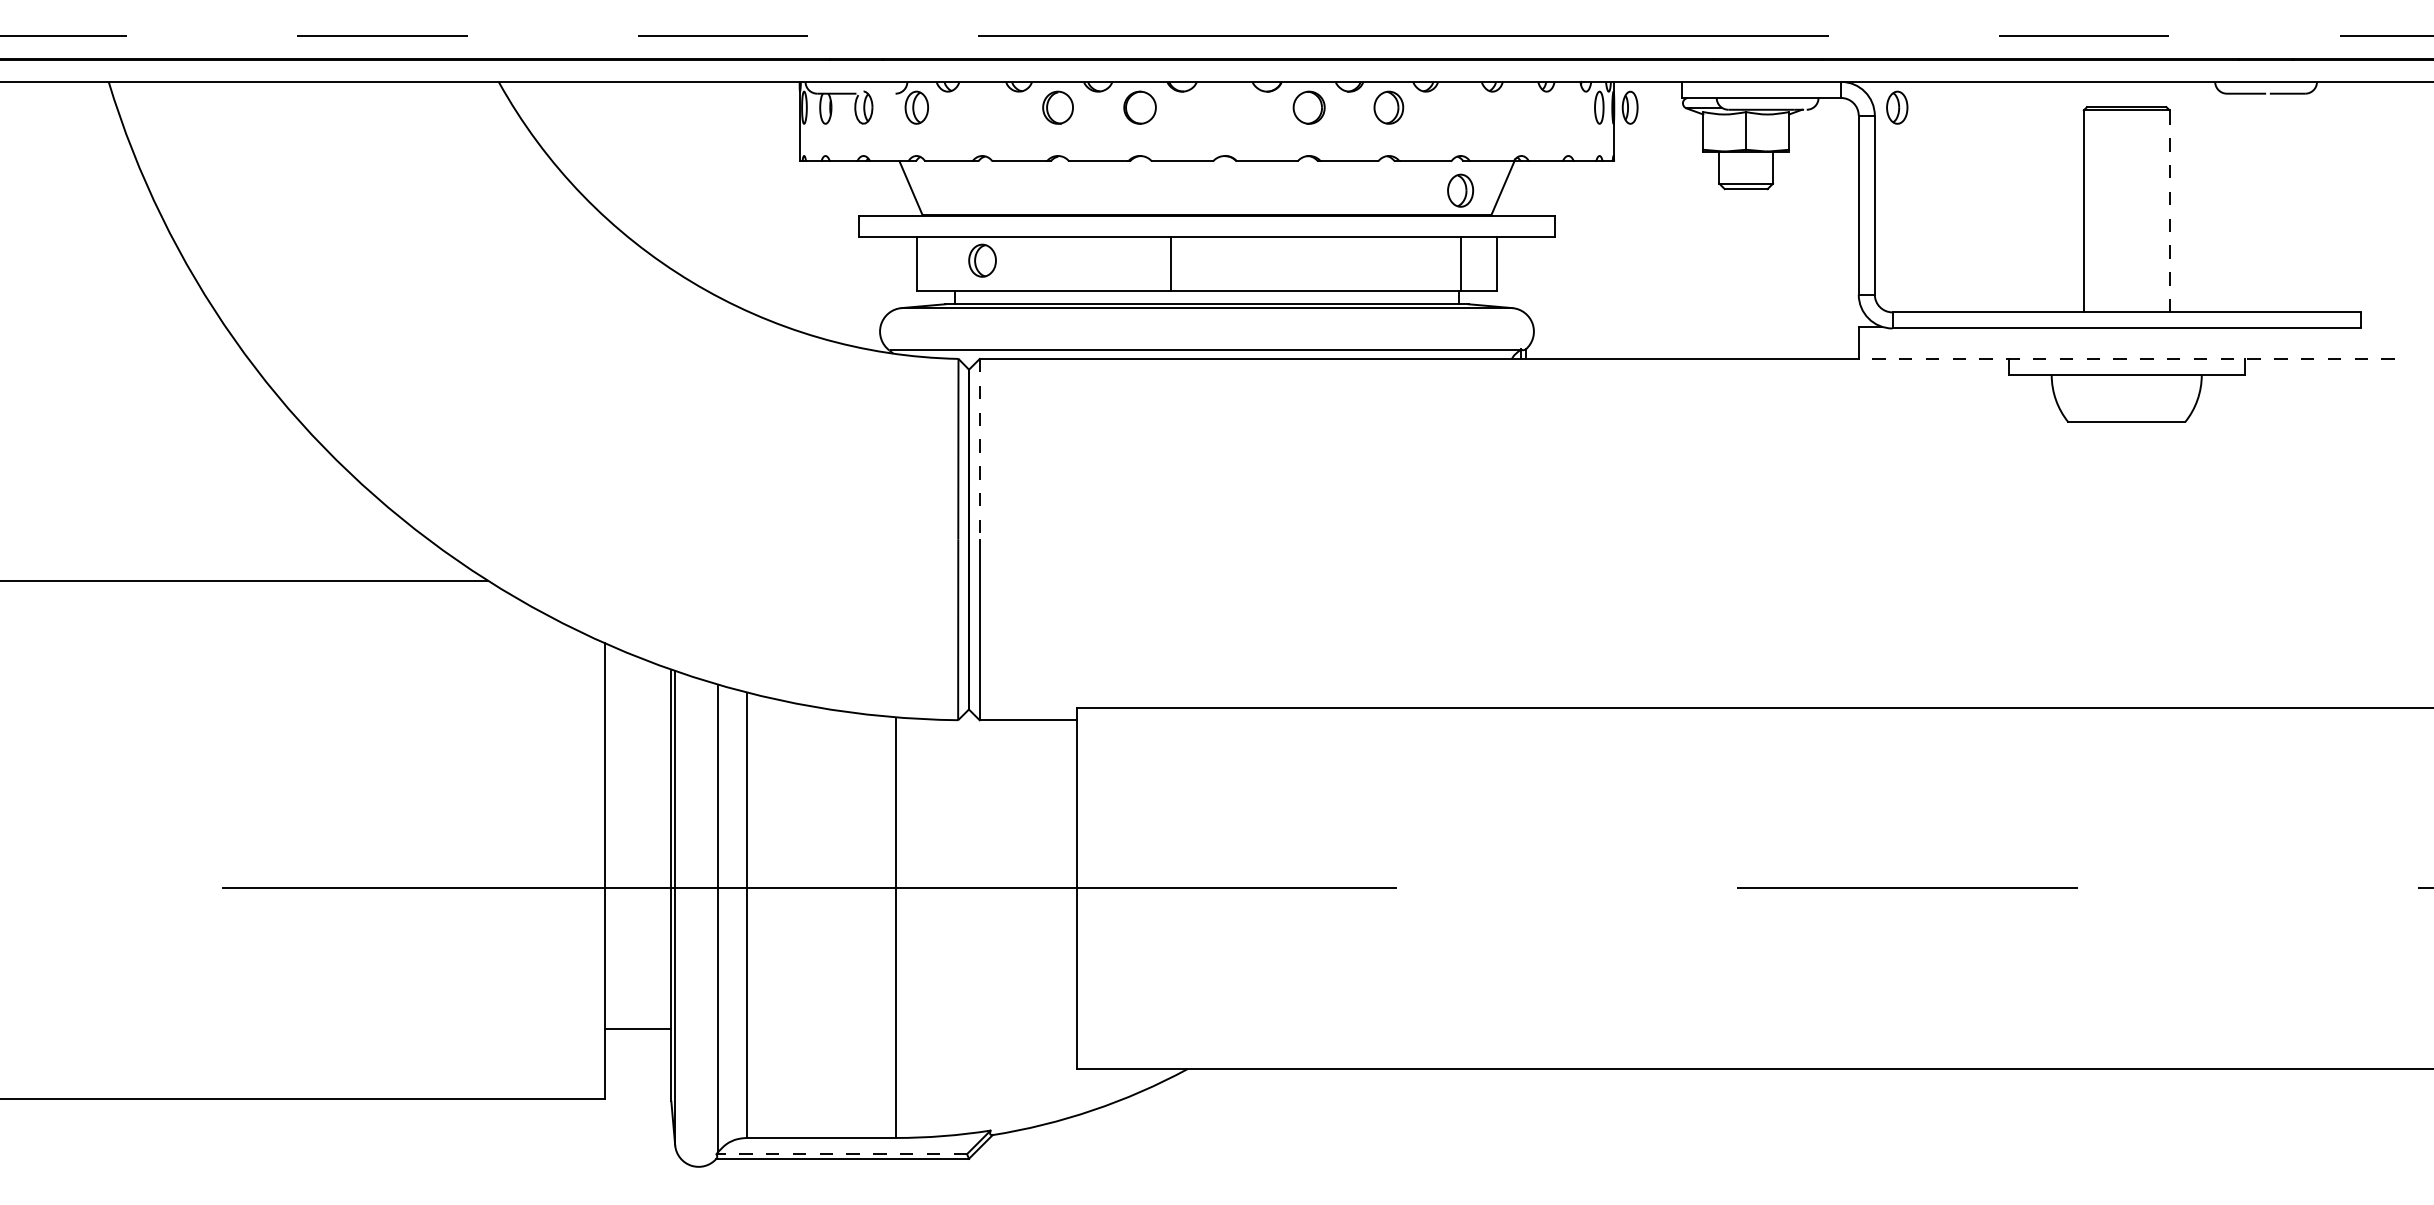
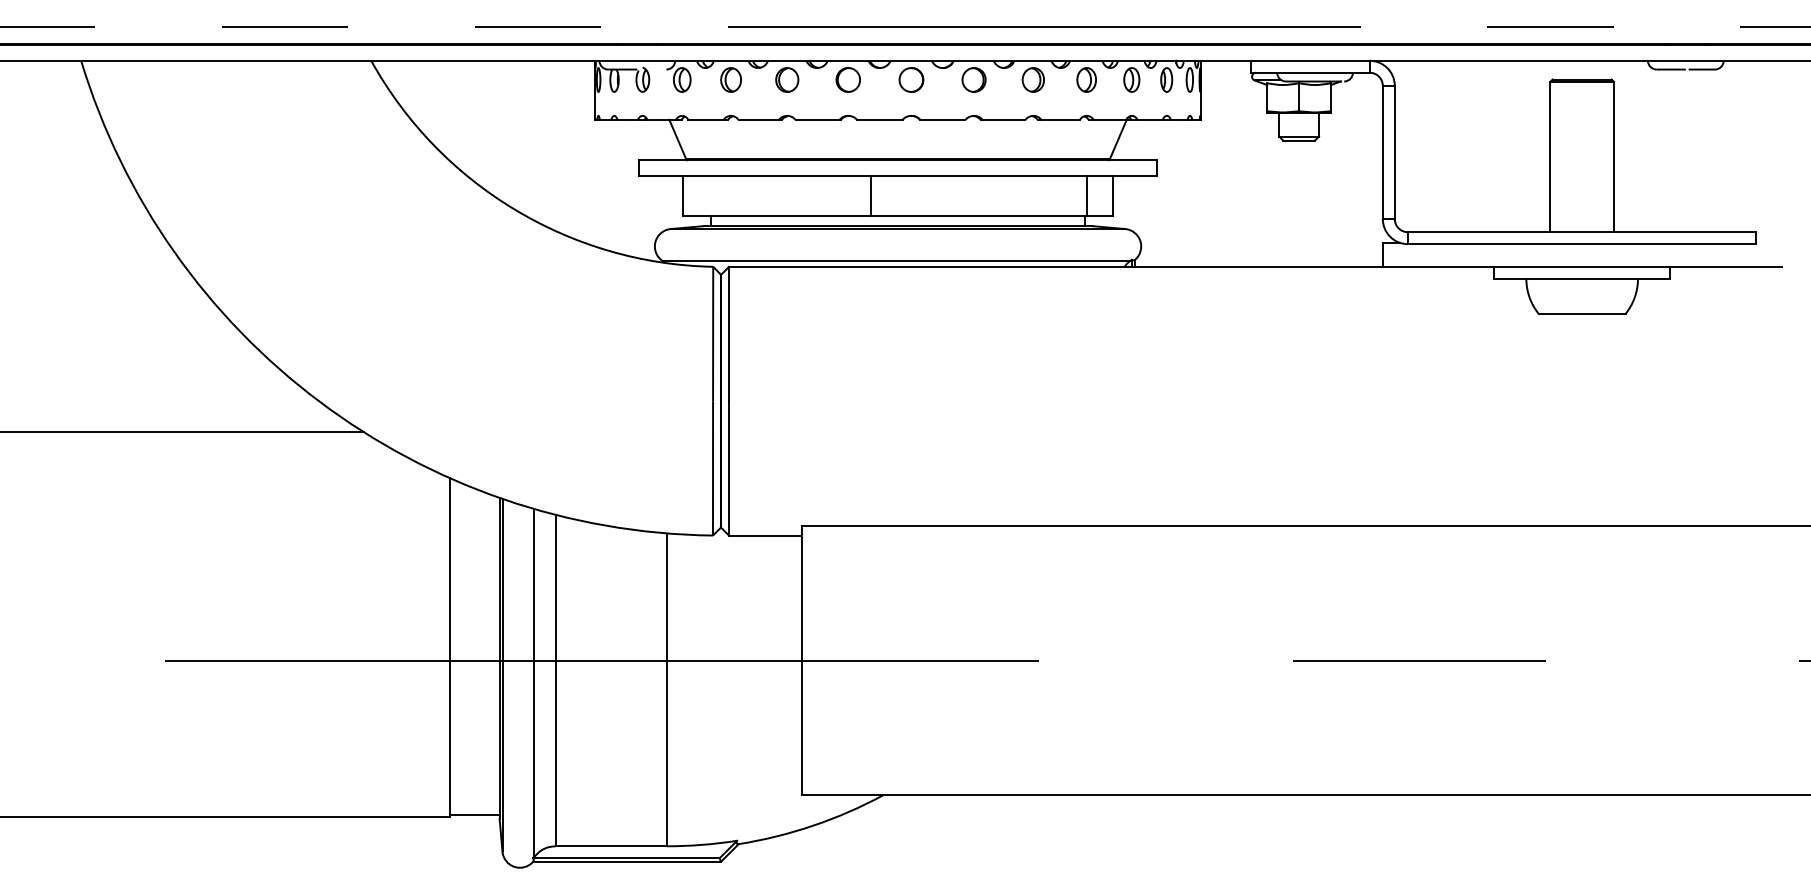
part: (1224, 107) -> (911, 79), added
part: (1629, 107) -> (1166, 79), moved
part: (1897, 107) -> (1131, 79), moved
part: (1460, 190) -> (1086, 79), moved
line: (2169, 210) -> (1613, 156), dashed -> solid
part: (982, 260) -> (731, 79), moved
line: (2126, 359) -> (1581, 267), dashed -> solid
line: (979, 449) -> (728, 334), dashed -> solid
line: (637, 1029) -> (474, 815), moved
line: (841, 1154) -> (626, 858), dashed -> solid

